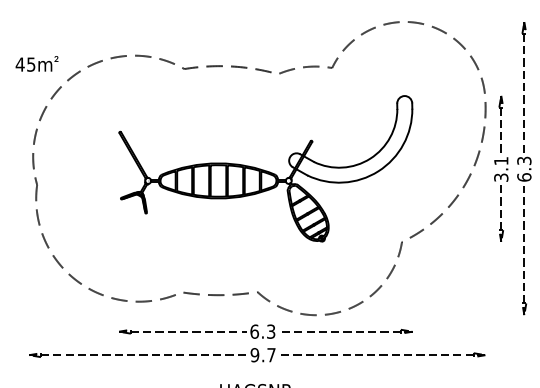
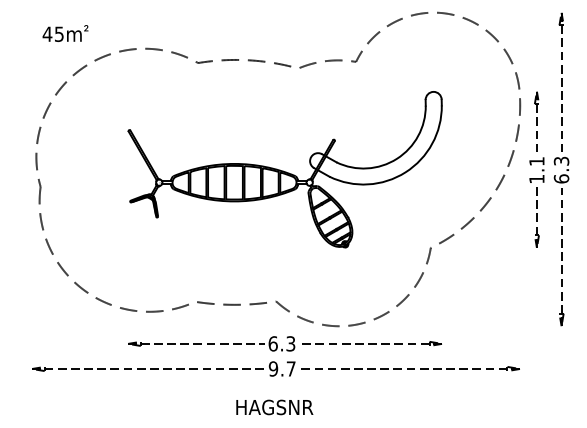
text: (37, 63) -> (65, 33), moved
text: (500, 177) -> (536, 178), 3.1 -> 1.1

